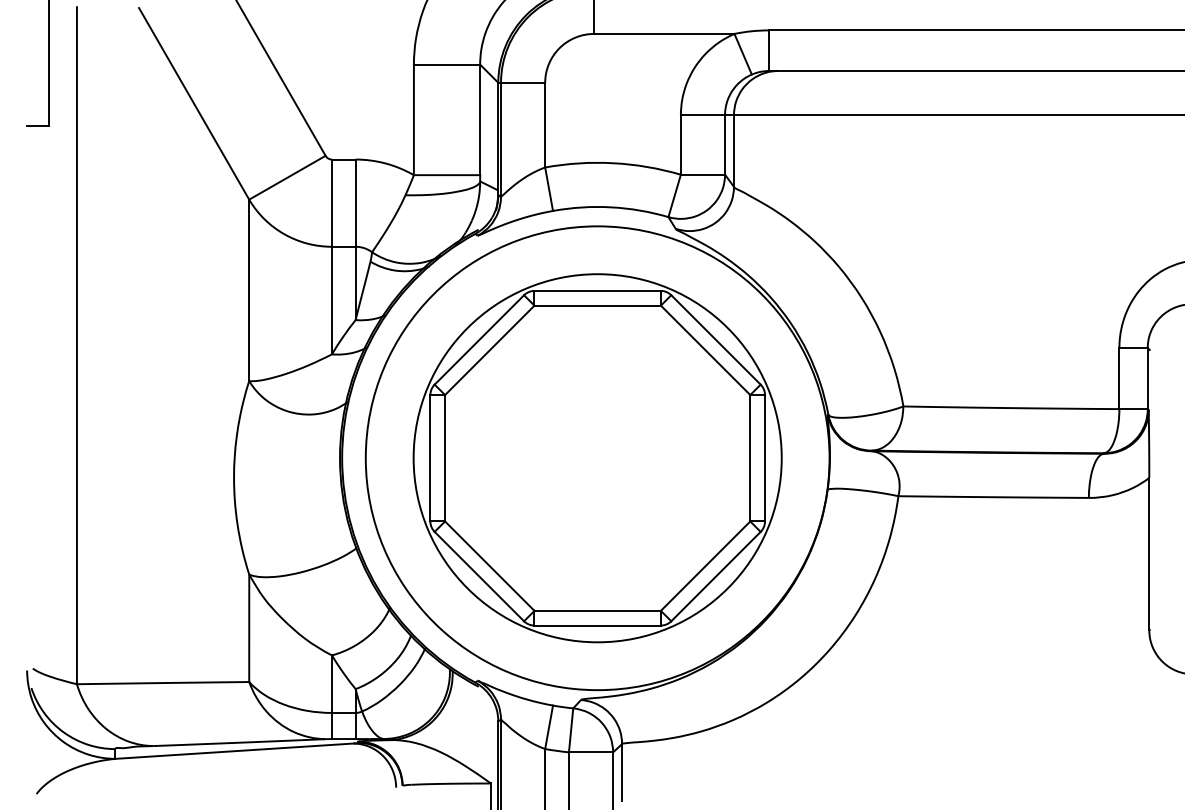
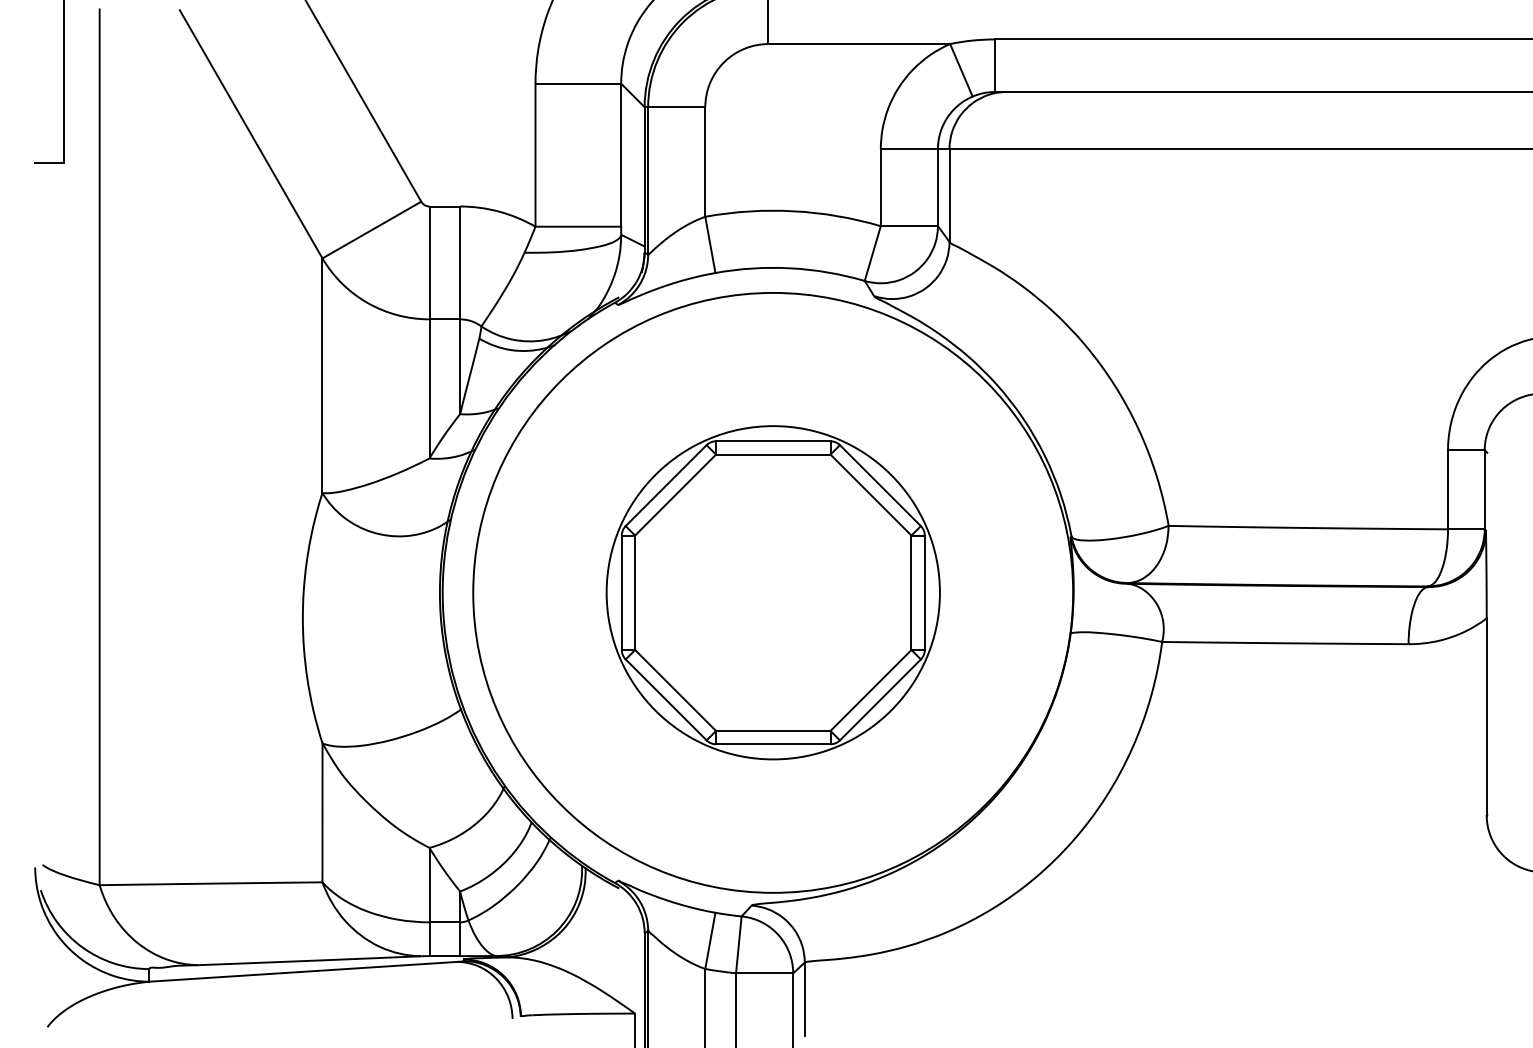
part: (597, 457) -> (773, 592), size x0.7

